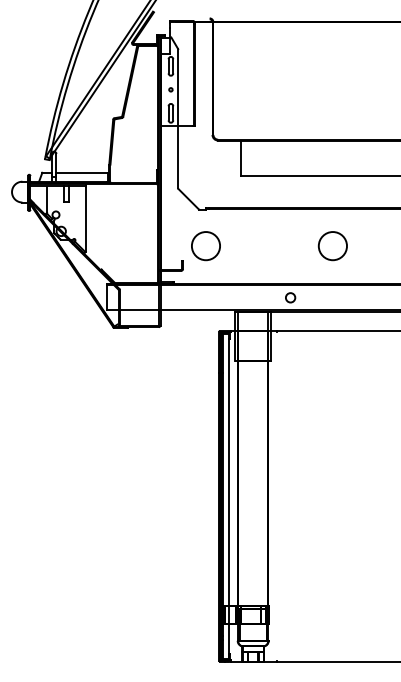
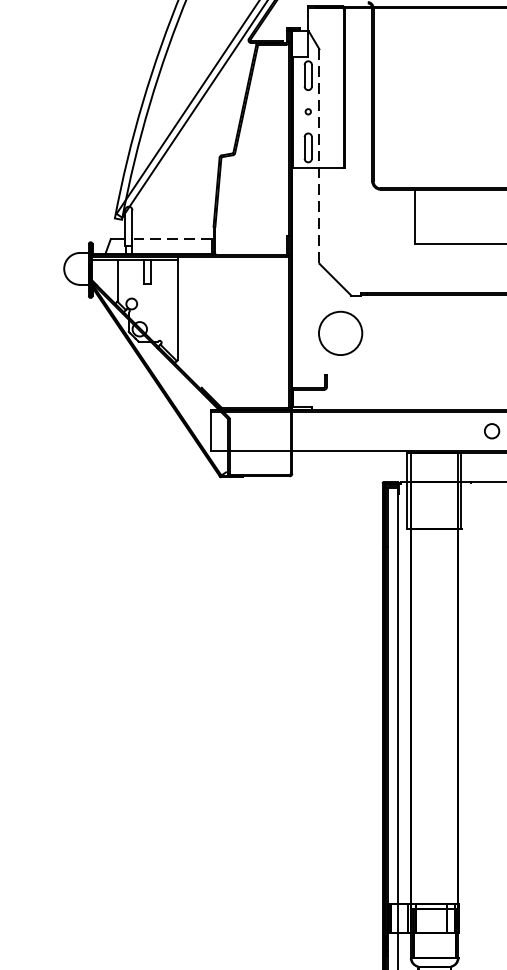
line: (178, 118) -> (319, 155), solid -> dashed
line: (82, 172) -> (172, 238), solid -> dashed
circle: (205, 246) -> (339, 334), moved

